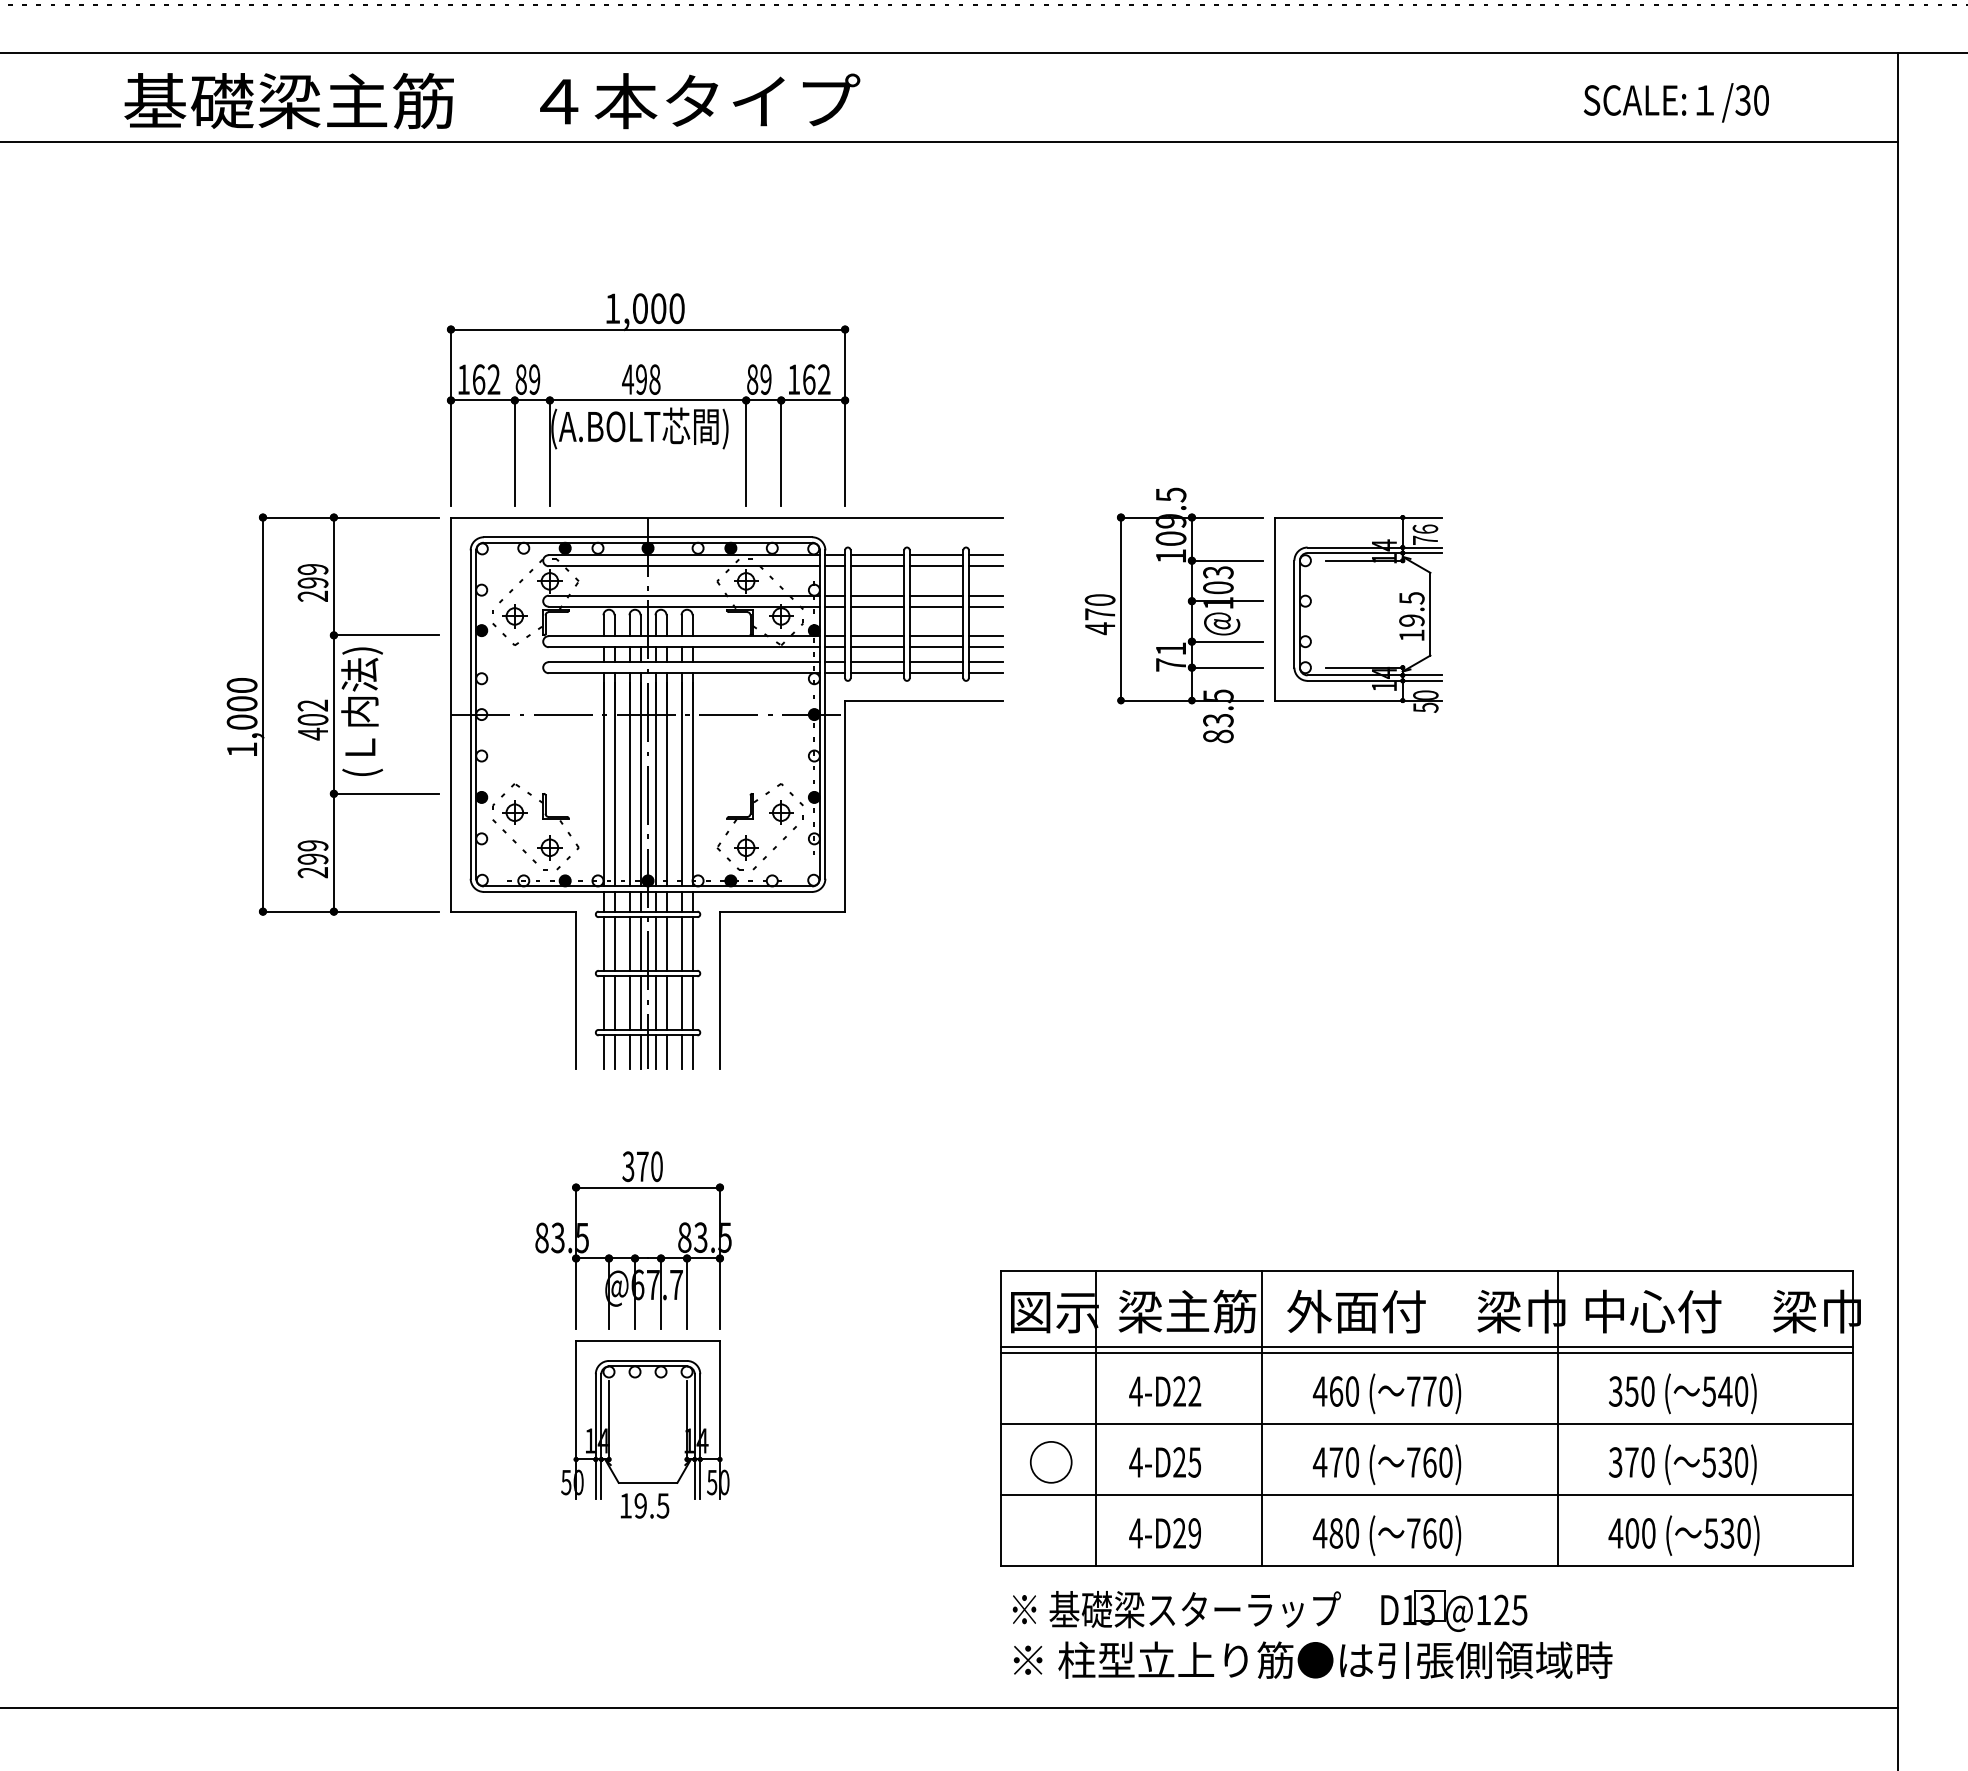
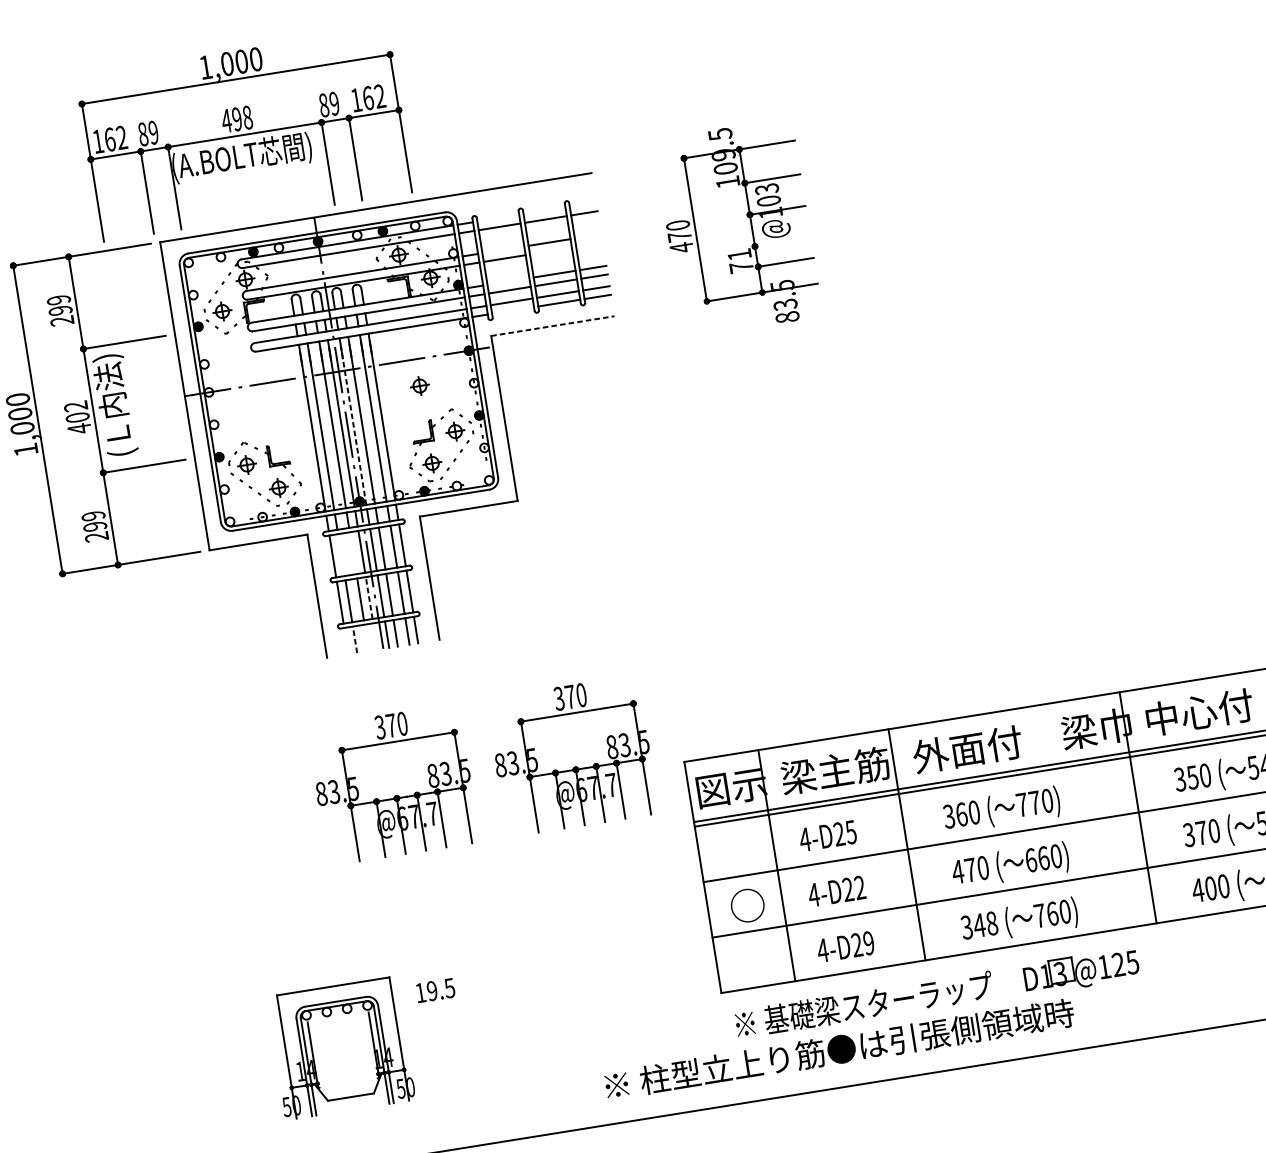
part: (648, 399) -> (245, 133), moved
line: (877, 555) -> (498, 218), removed
line: (936, 555) -> (544, 211), removed
line: (985, 555) -> (582, 204), removed
line: (877, 595) -> (503, 249), removed
line: (985, 595) -> (587, 236), removed
line: (936, 606) -> (550, 250), removed
line: (985, 606) -> (589, 244), removed
part: (1358, 613) -> (881, 203), removed
line: (877, 636) -> (508, 281), removed
line: (1226, 641) -> (781, 242), removed
line: (877, 673) -> (513, 310), removed
line: (923, 700) -> (552, 326), solid -> dashed
part: (746, 748) -> (420, 385), added
line: (655, 784) -> (353, 425), solid -> dashed
line: (614, 943) -> (341, 554), removed
line: (629, 943) -> (353, 552), removed
line: (640, 1003) -> (369, 598), solid -> dashed
line: (603, 1052) -> (346, 641), removed
line: (614, 1052) -> (355, 639), solid -> dashed
line: (629, 1052) -> (366, 638), removed
line: (640, 1052) -> (375, 636), removed
part: (862, 1240) -> (572, 755), added
text: (1194, 1391) -> (850, 832), 4-D22 -> 4-D25
text: (1319, 1391) -> (948, 816), 460 -> 360
part: (645, 1419) -> (341, 1047), moved
text: (1194, 1462) -> (859, 887), 4-D25 -> 4-D22
text: (1413, 1462) -> (1030, 860), 760) -> 660)
text: (1335, 1533) -> (978, 925), 480 -> 348
text: (1312, 1659) -> (839, 1049), moved

